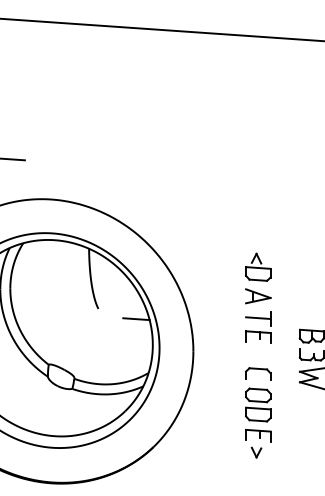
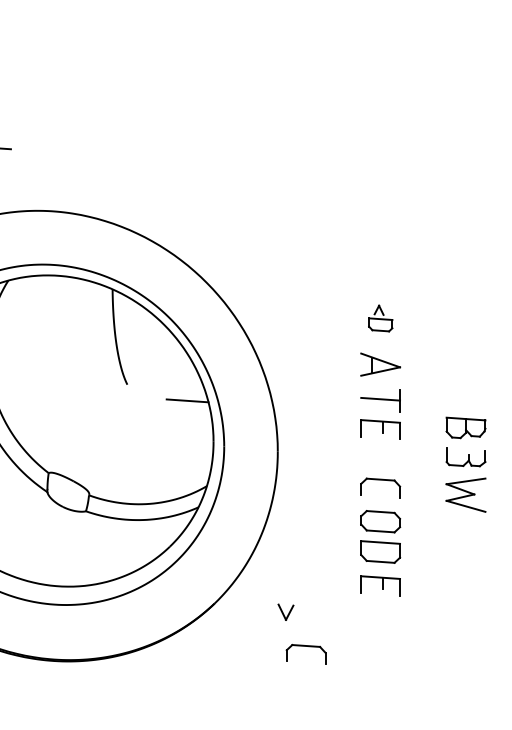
part: (258, 266) -> (380, 317), size x0.6
part: (256, 452) -> (285, 612), moved
part: (211, 478) -> (306, 653), added

